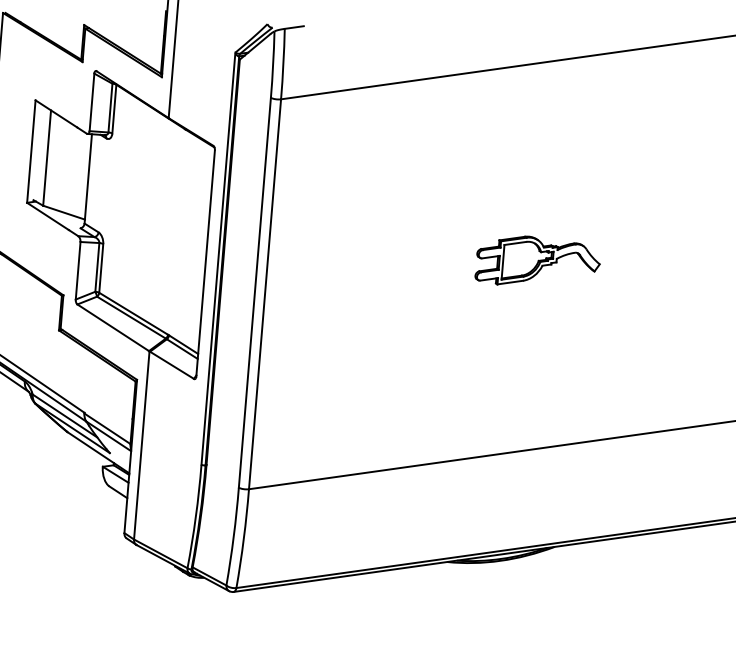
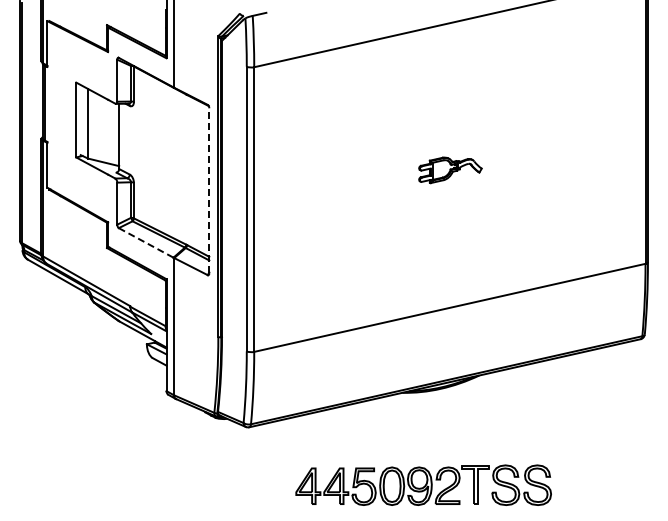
part: (538, 262) -> (450, 170), size x0.7
line: (205, 263) -> (209, 190), solid -> dashed
line: (113, 328) -> (146, 243), solid -> dashed

